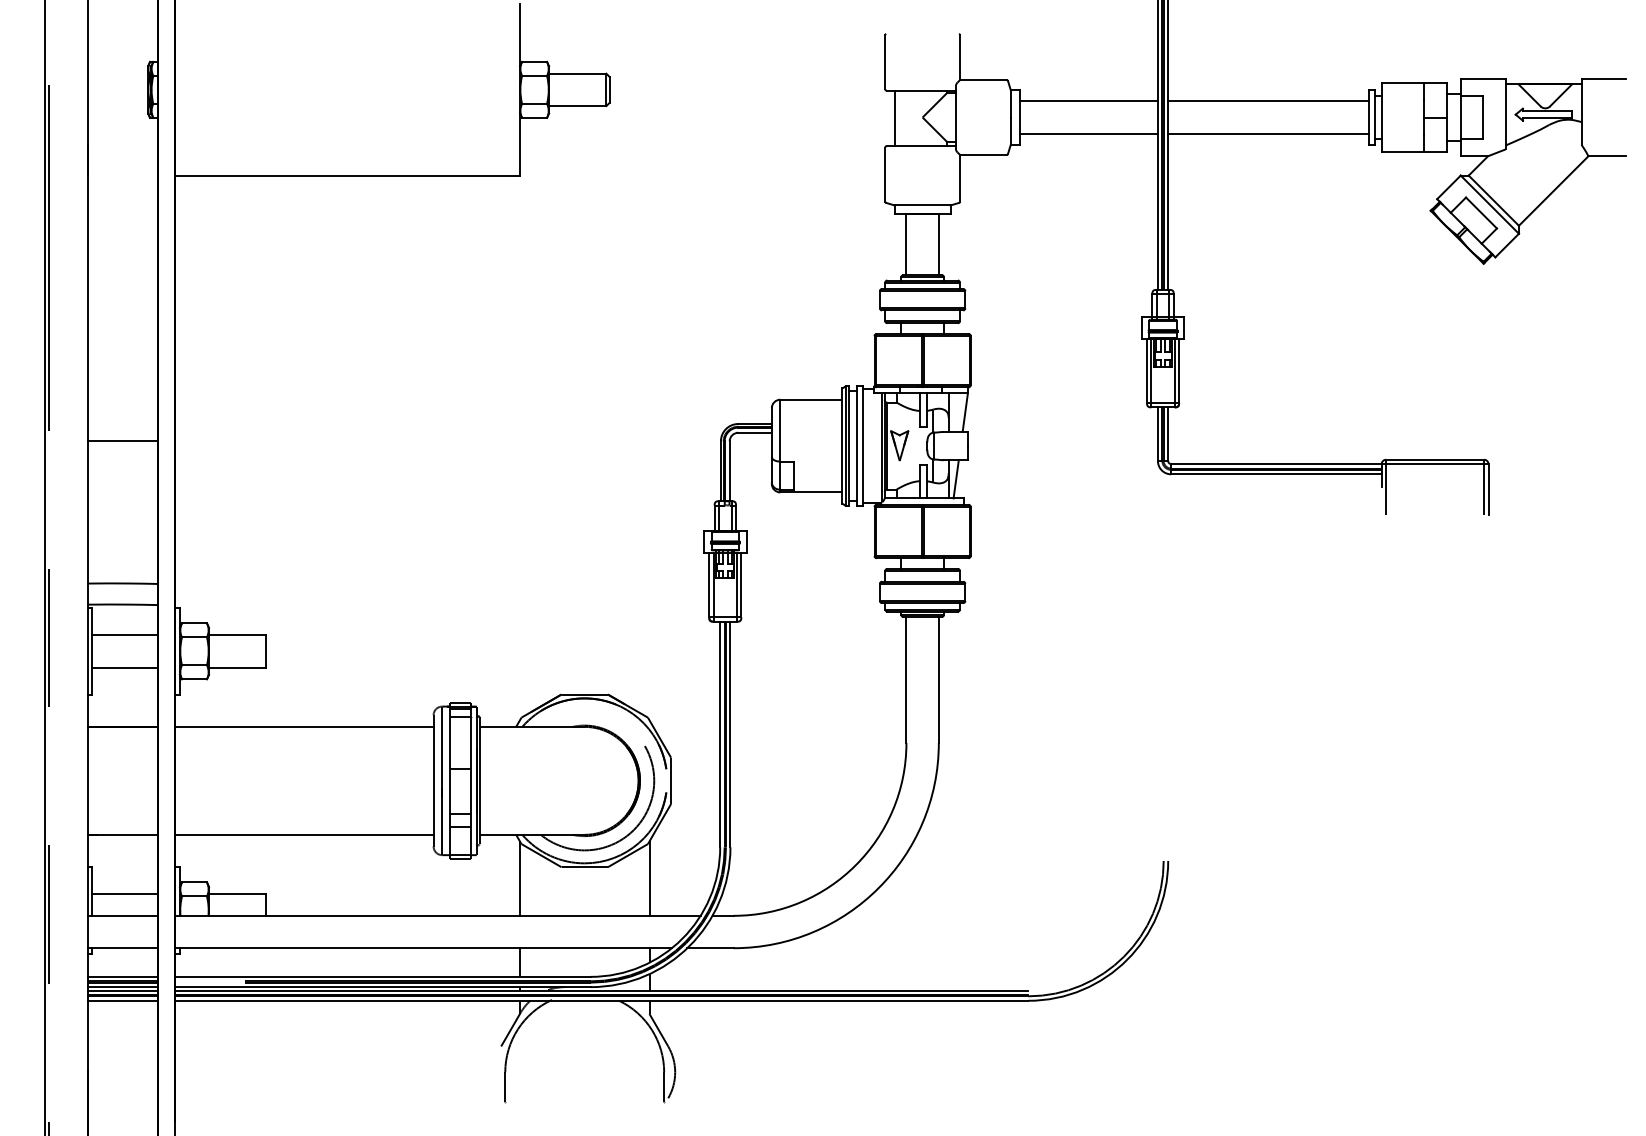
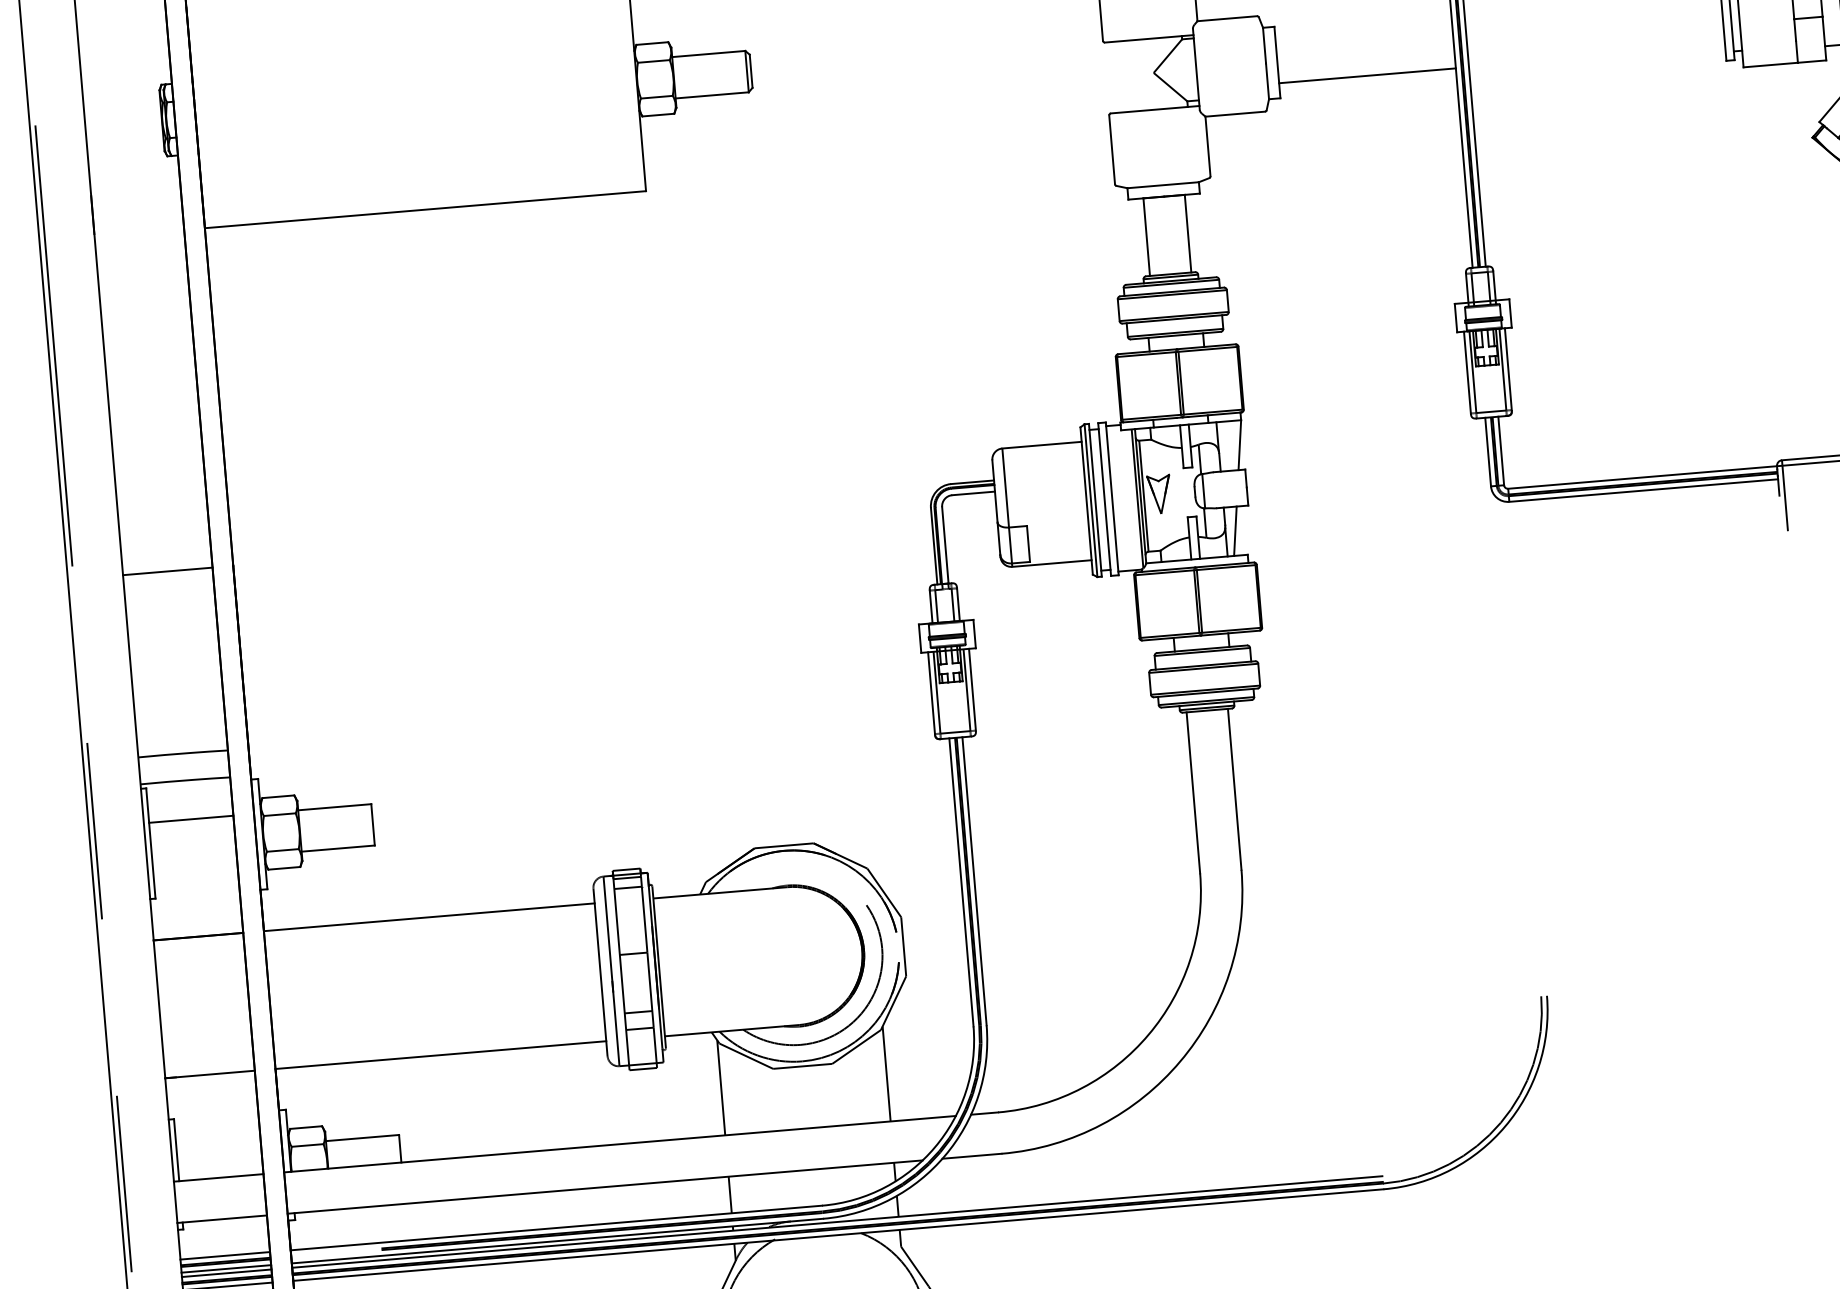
line: (1088, 101) -> (1363, 34), removed
line: (1268, 101) -> (1593, 15), removed
line: (895, 118) -> (1119, 77), removed
line: (1268, 133) -> (1597, 56), removed
line: (125, 667) -> (195, 860), removed
line: (125, 894) -> (219, 1150), removed

